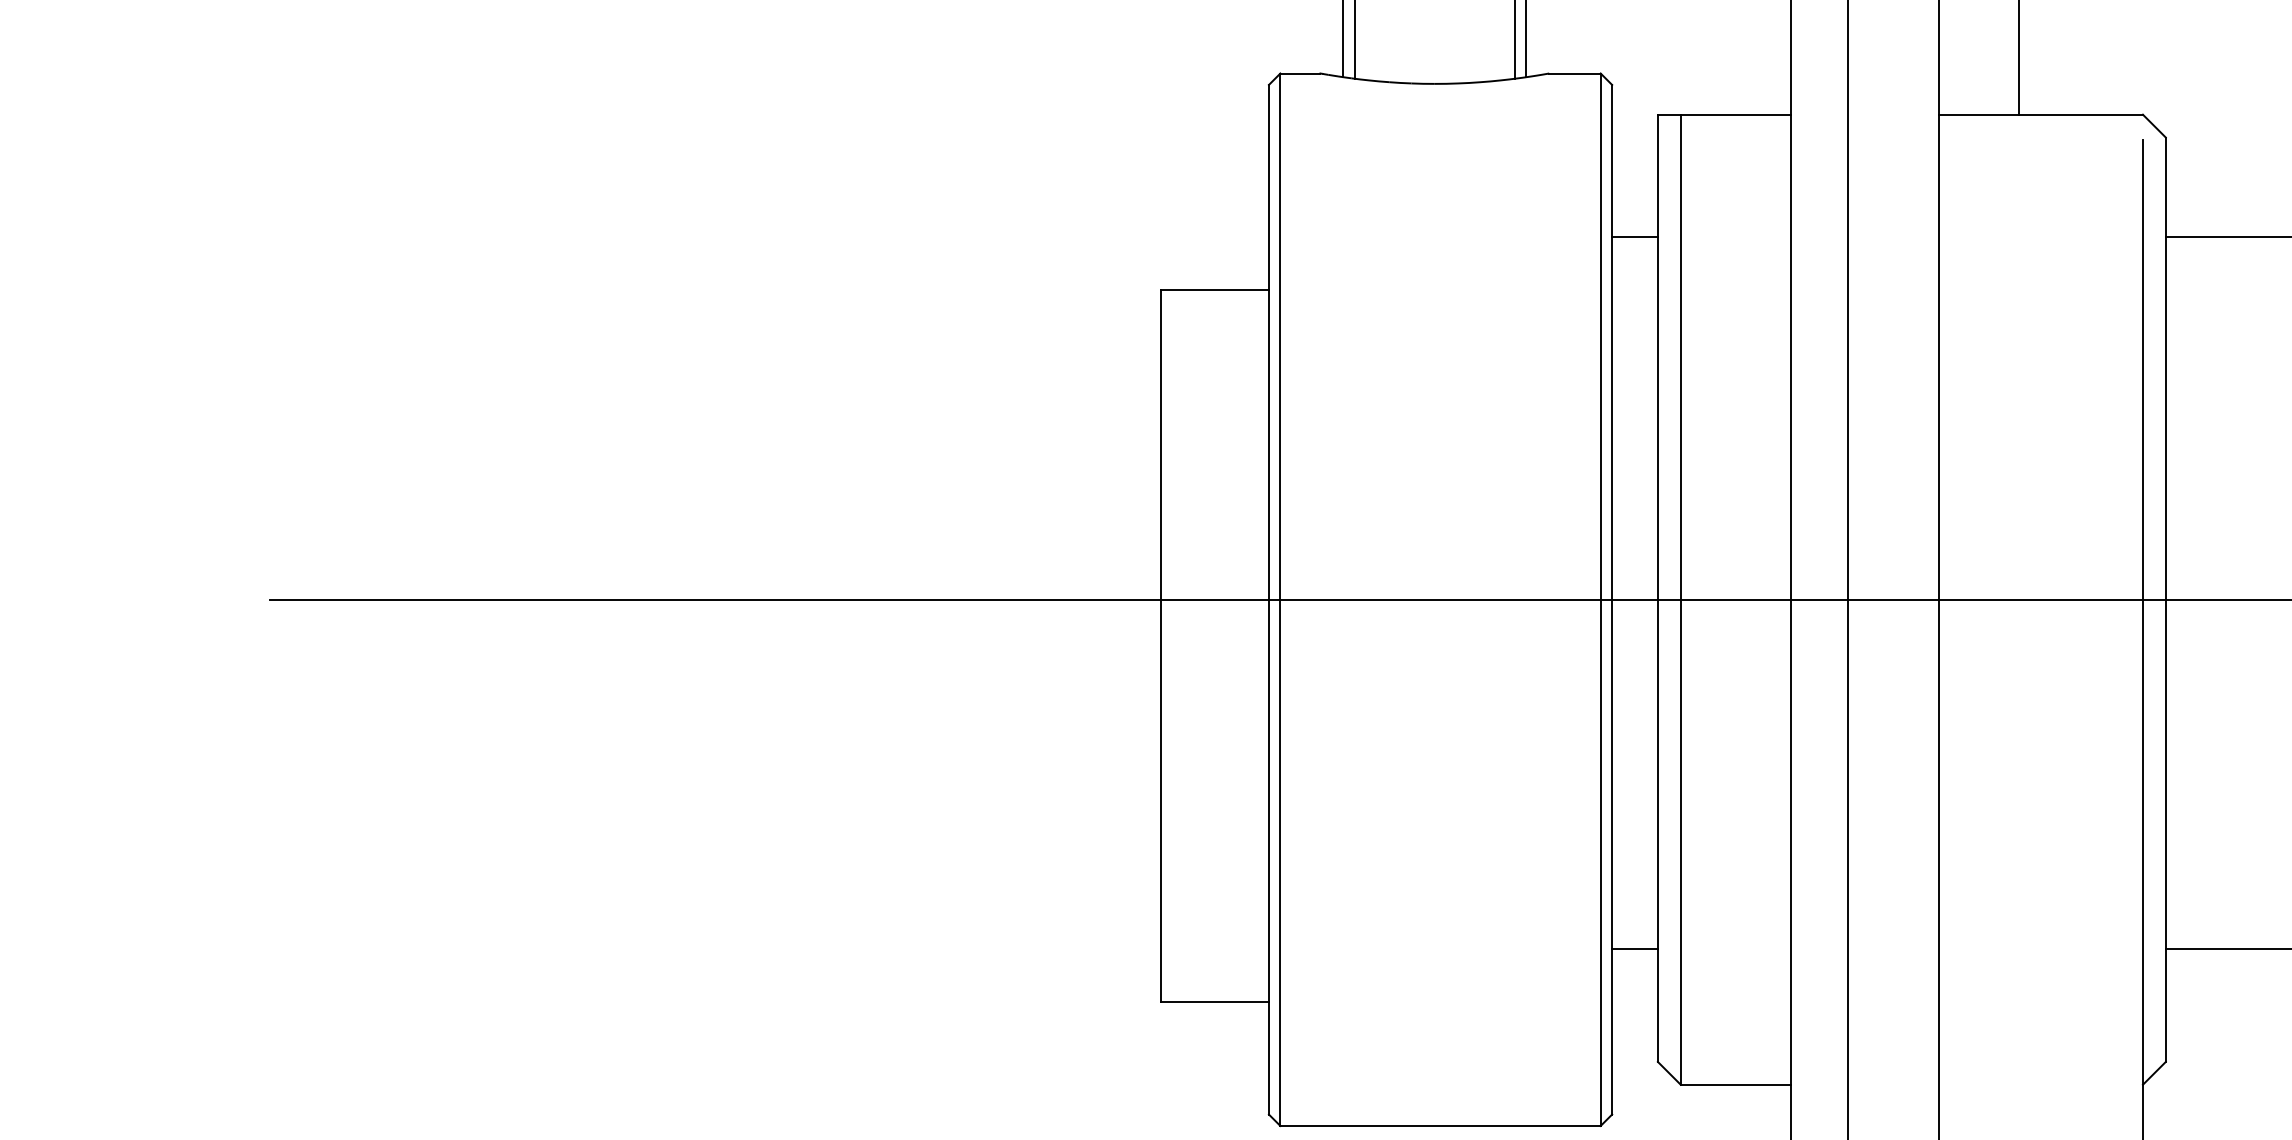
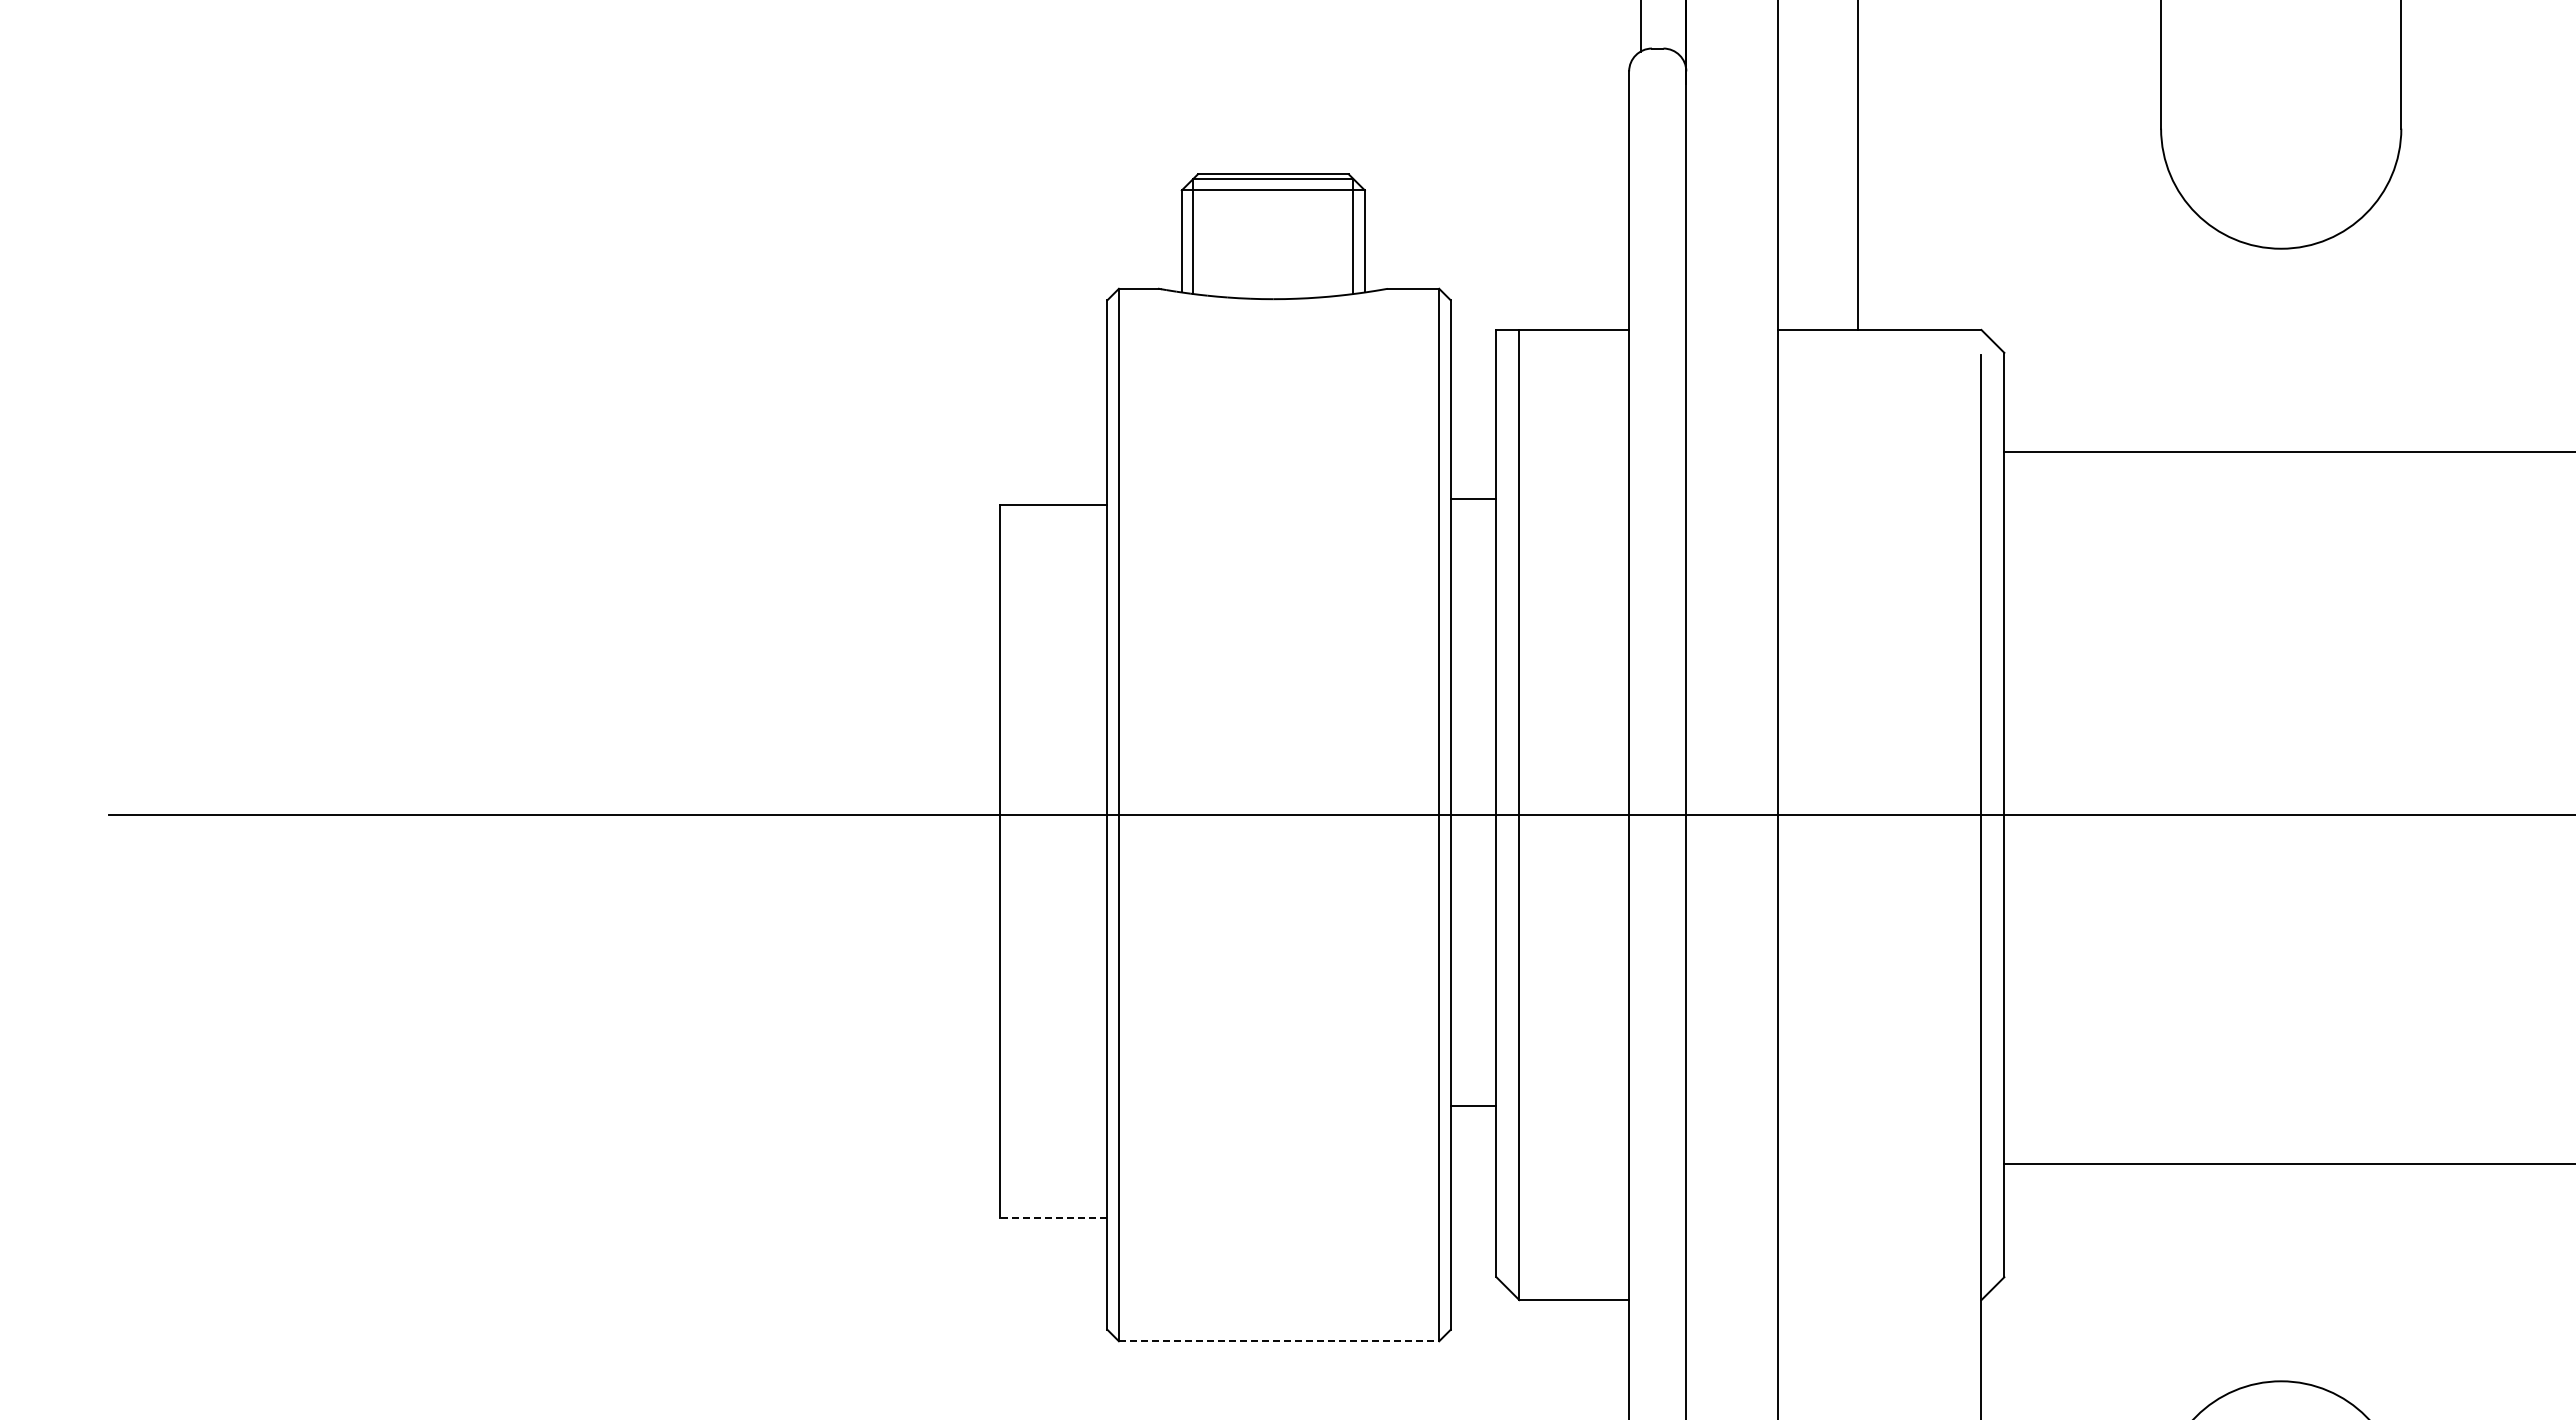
line: (1634, 236) -> (1473, 498), moved
line: (1634, 949) -> (1473, 1106), moved
line: (1214, 1002) -> (1053, 1217), solid -> dashed
line: (1440, 1126) -> (1279, 1341), solid -> dashed

